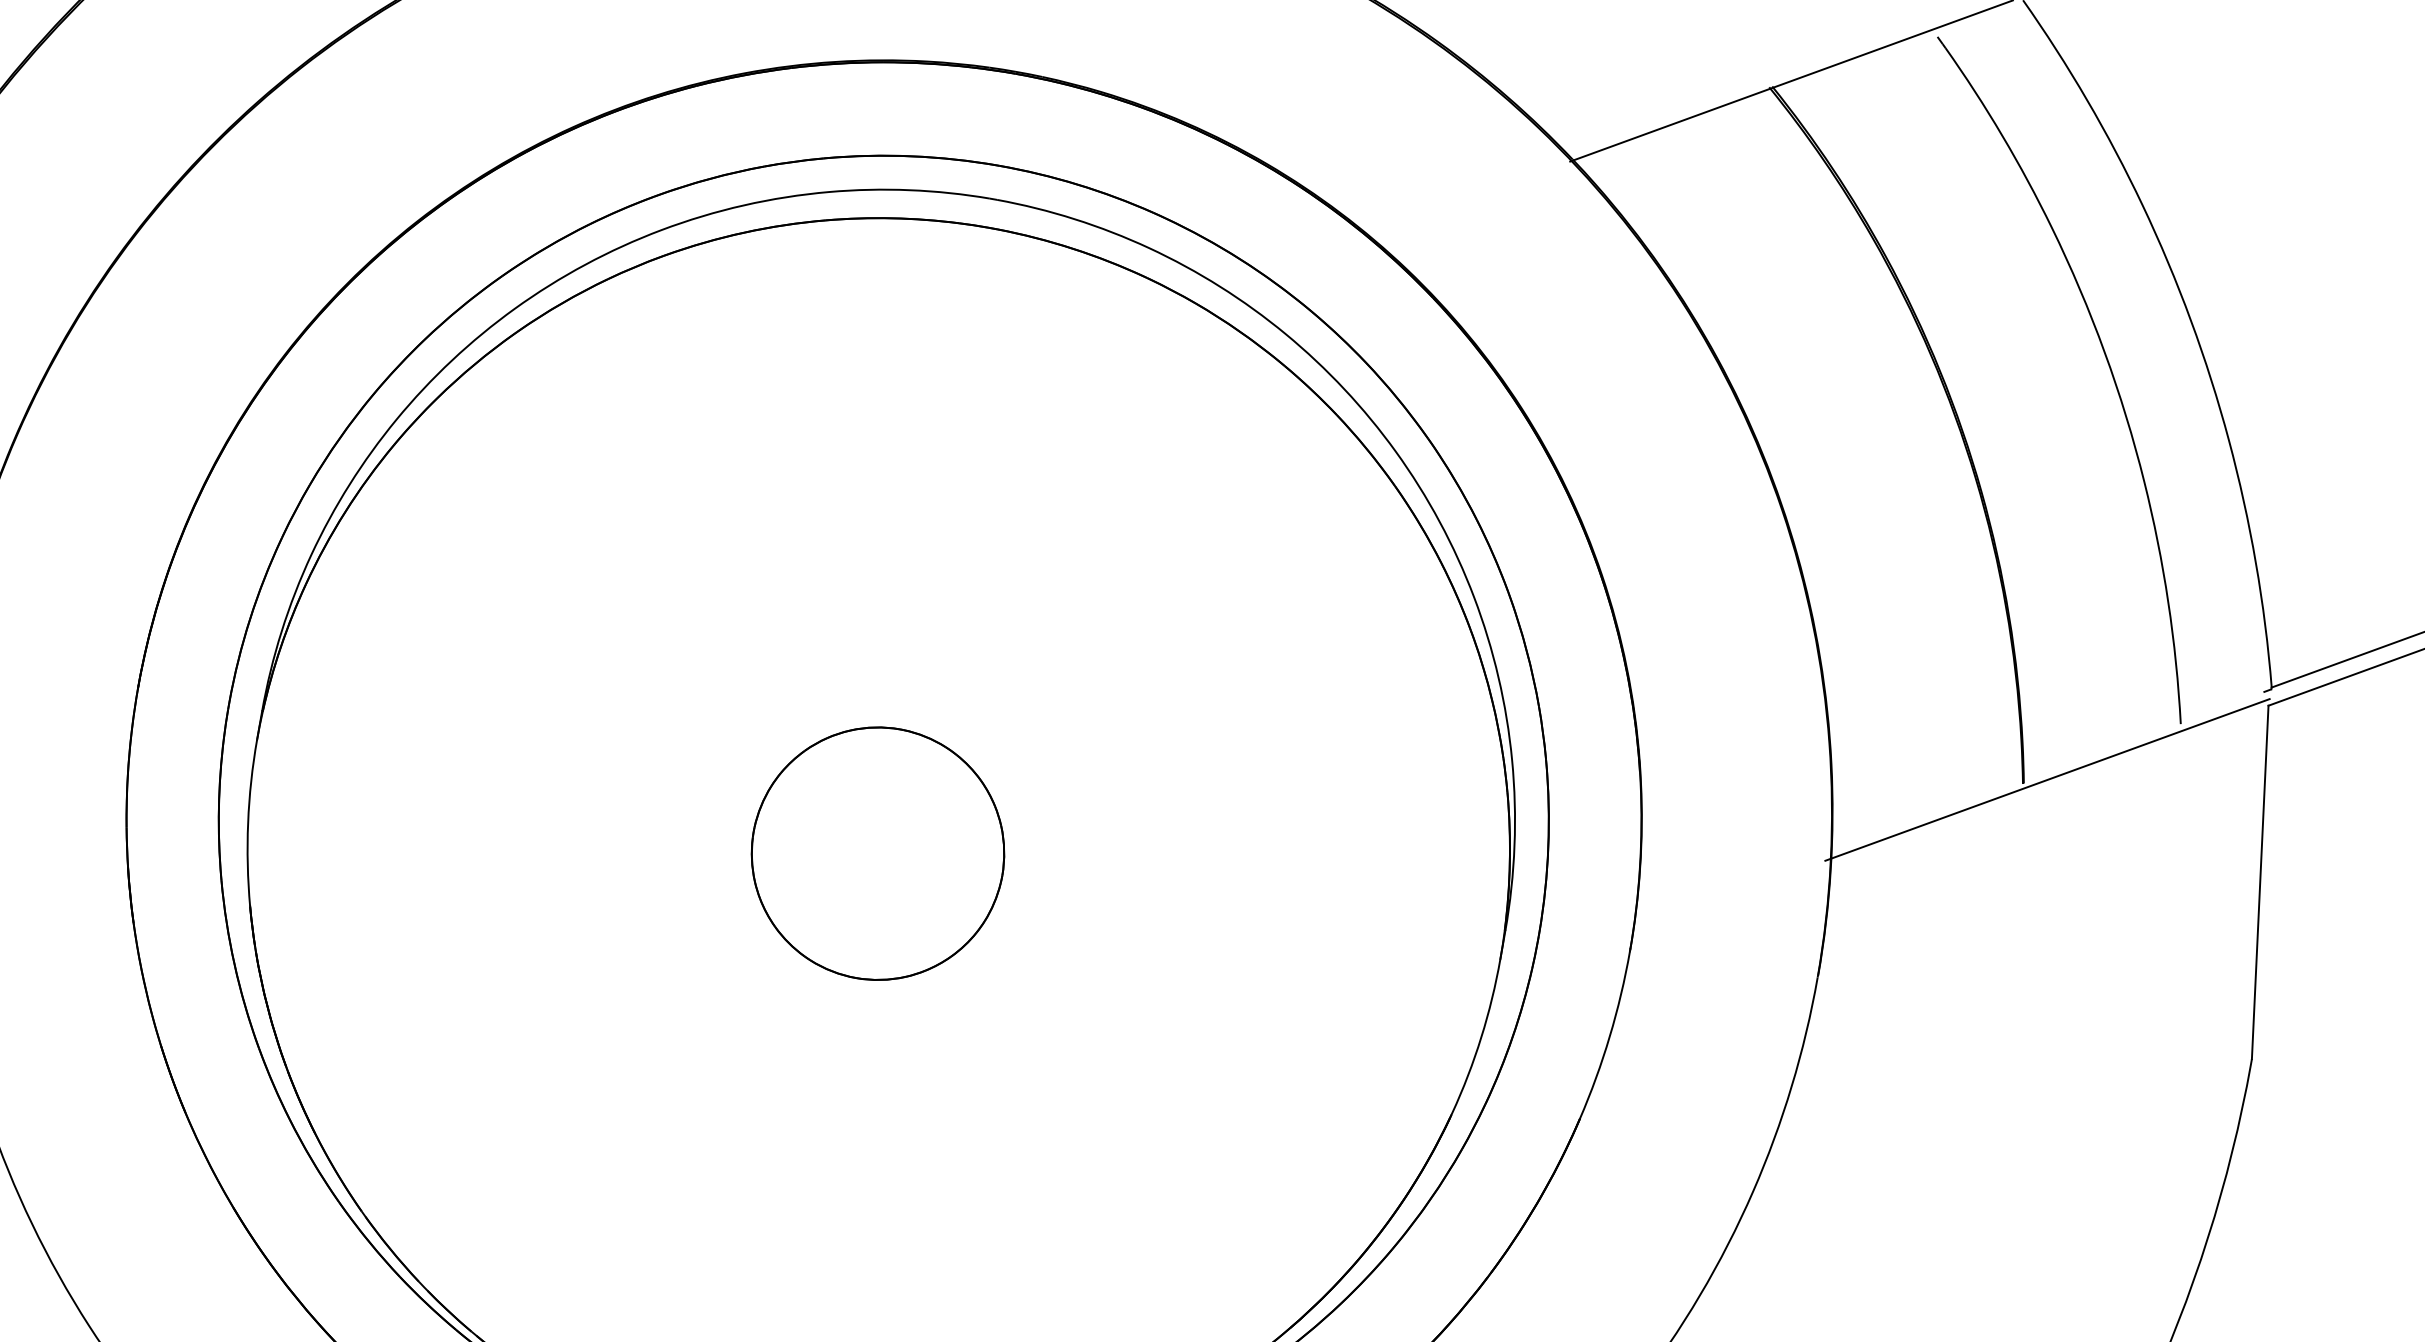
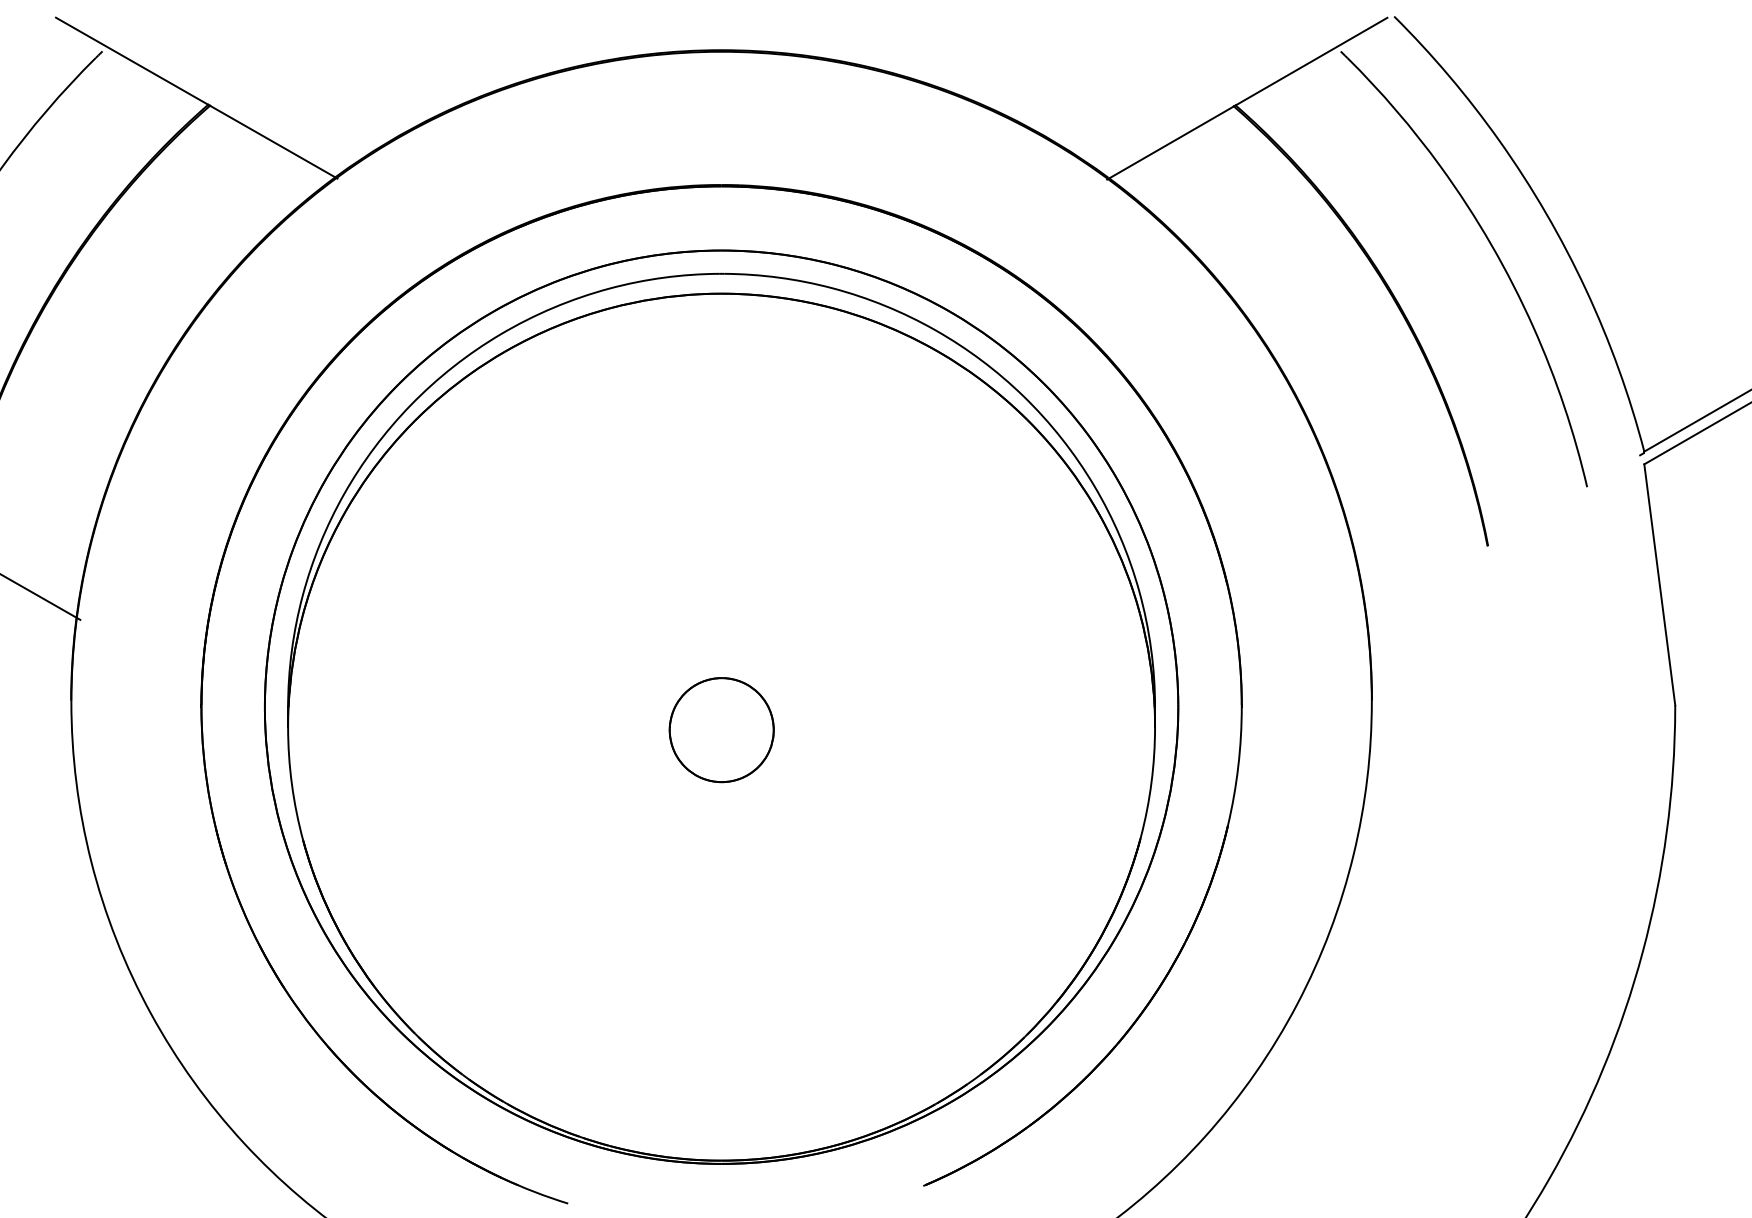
line: (2047, 779) -> (1503, 540), removed
part: (878, 852) -> (721, 729), size x0.6

